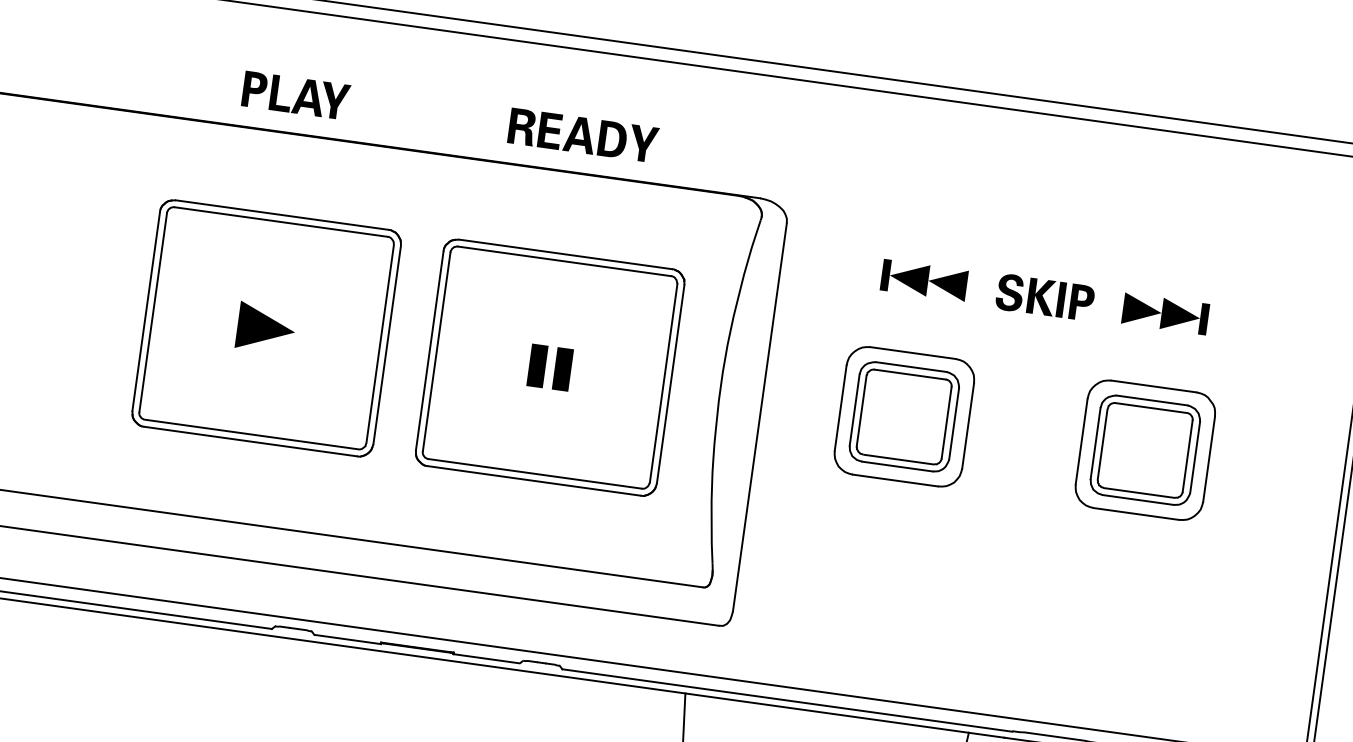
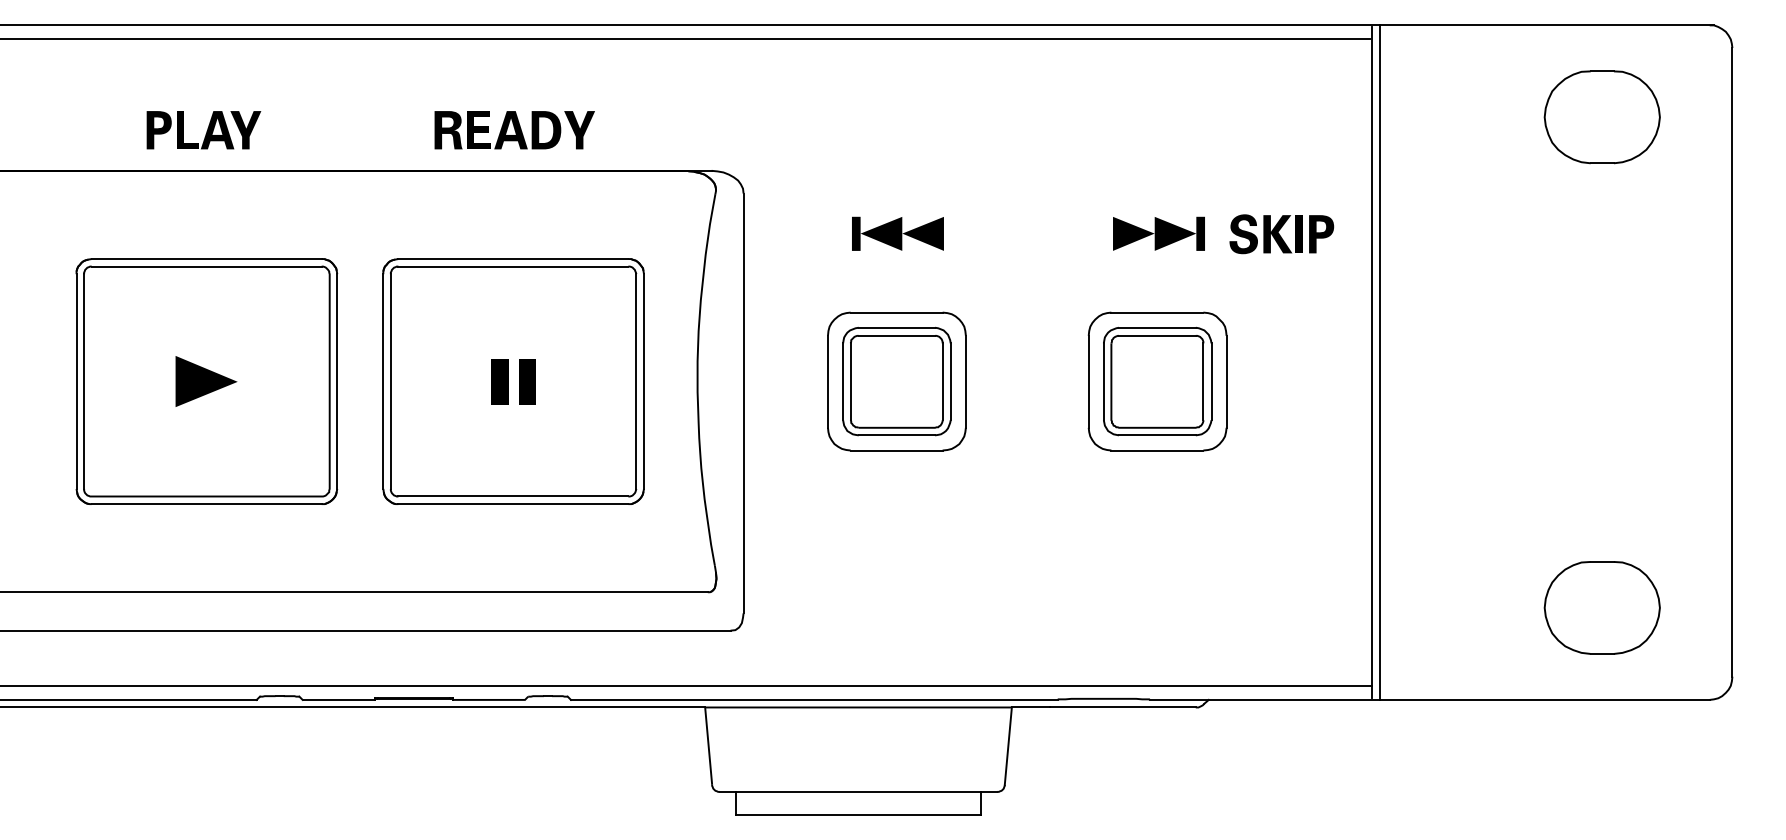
part: (1044, 297) -> (1281, 234), moved

